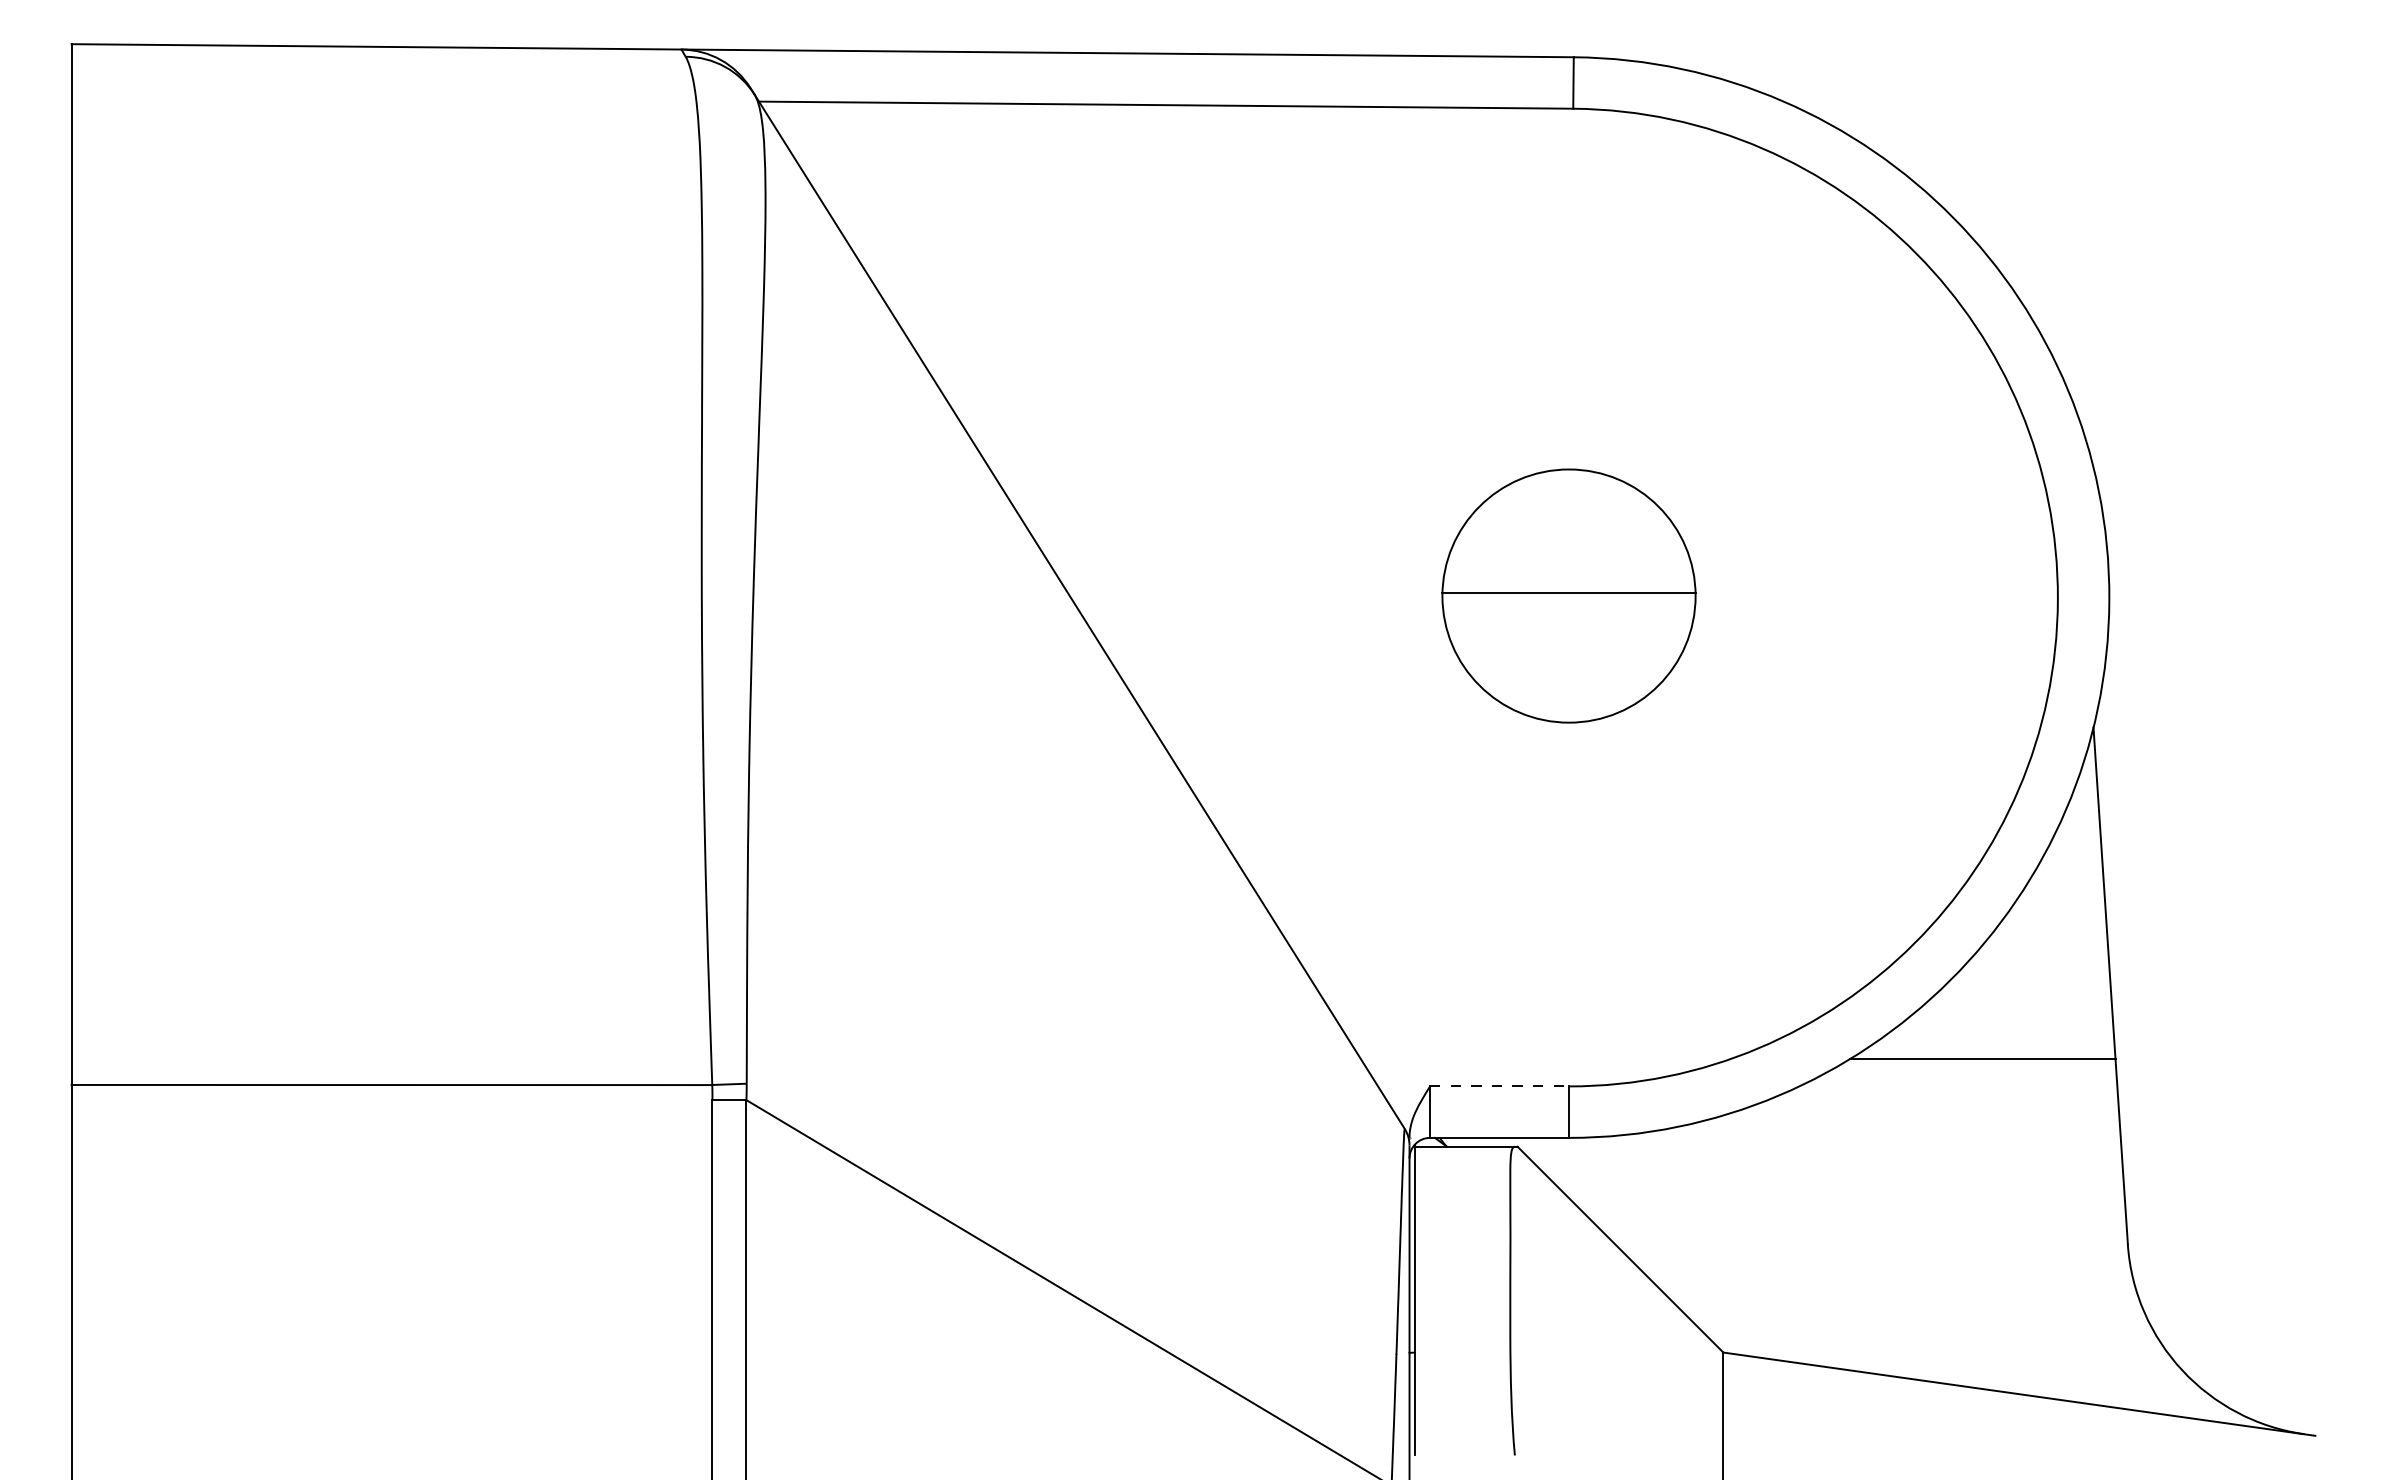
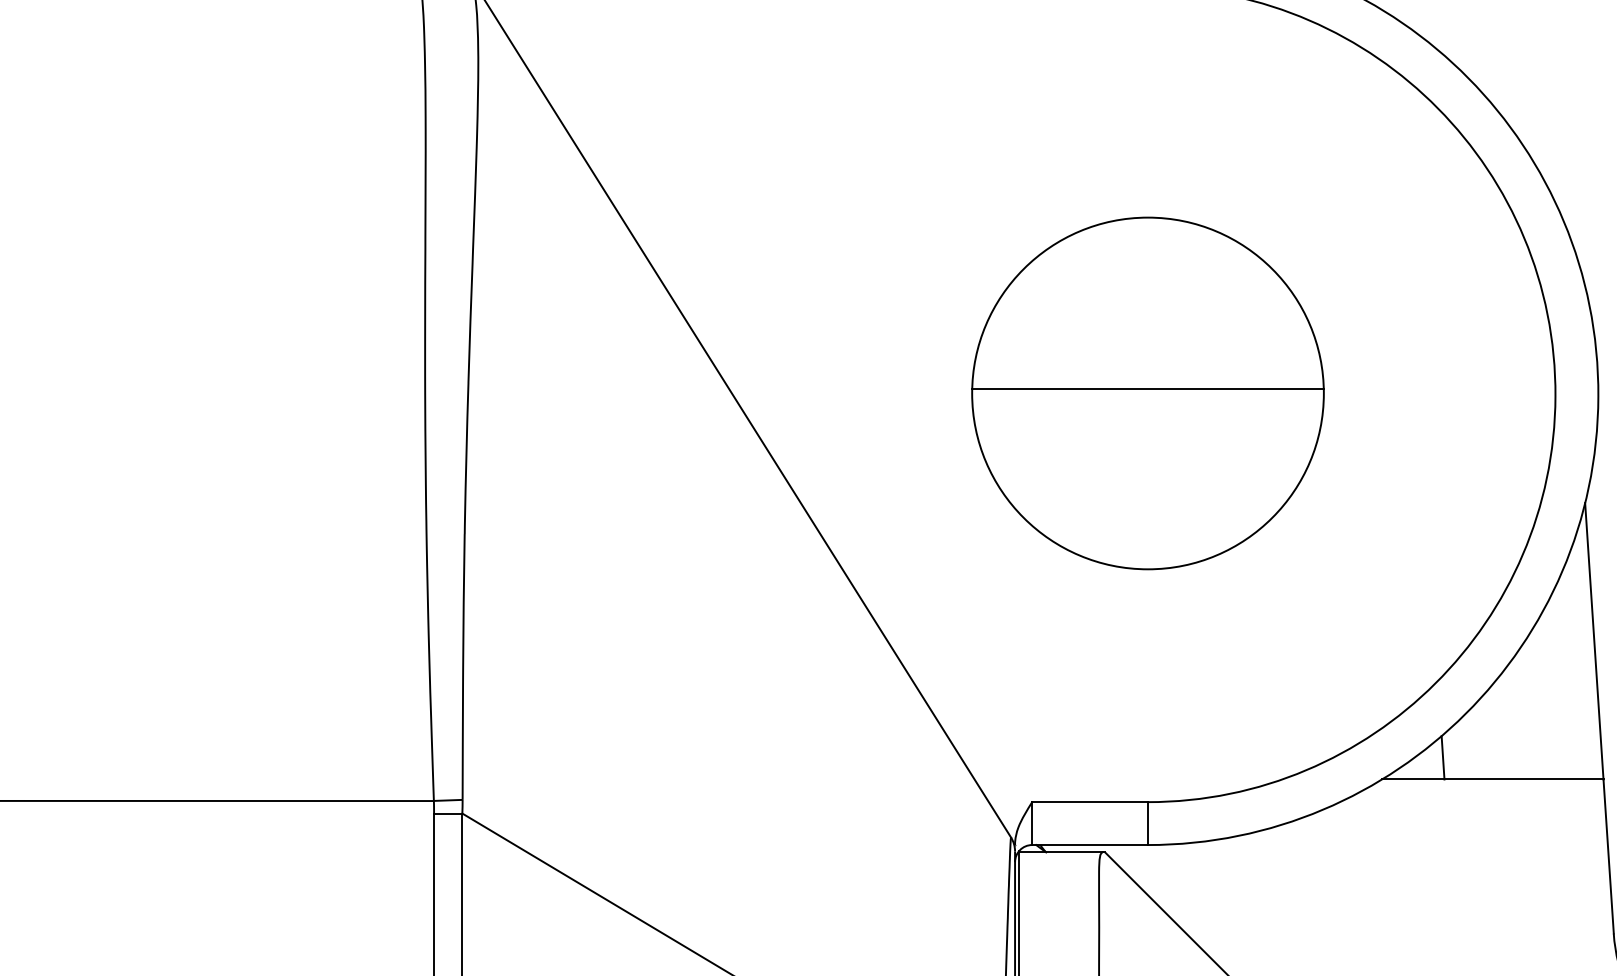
part: (1568, 595) -> (1147, 392), size x1.67
line: (1922, 1033) -> (1442, 758), added
line: (1500, 1086) -> (1090, 802), dashed -> solid

